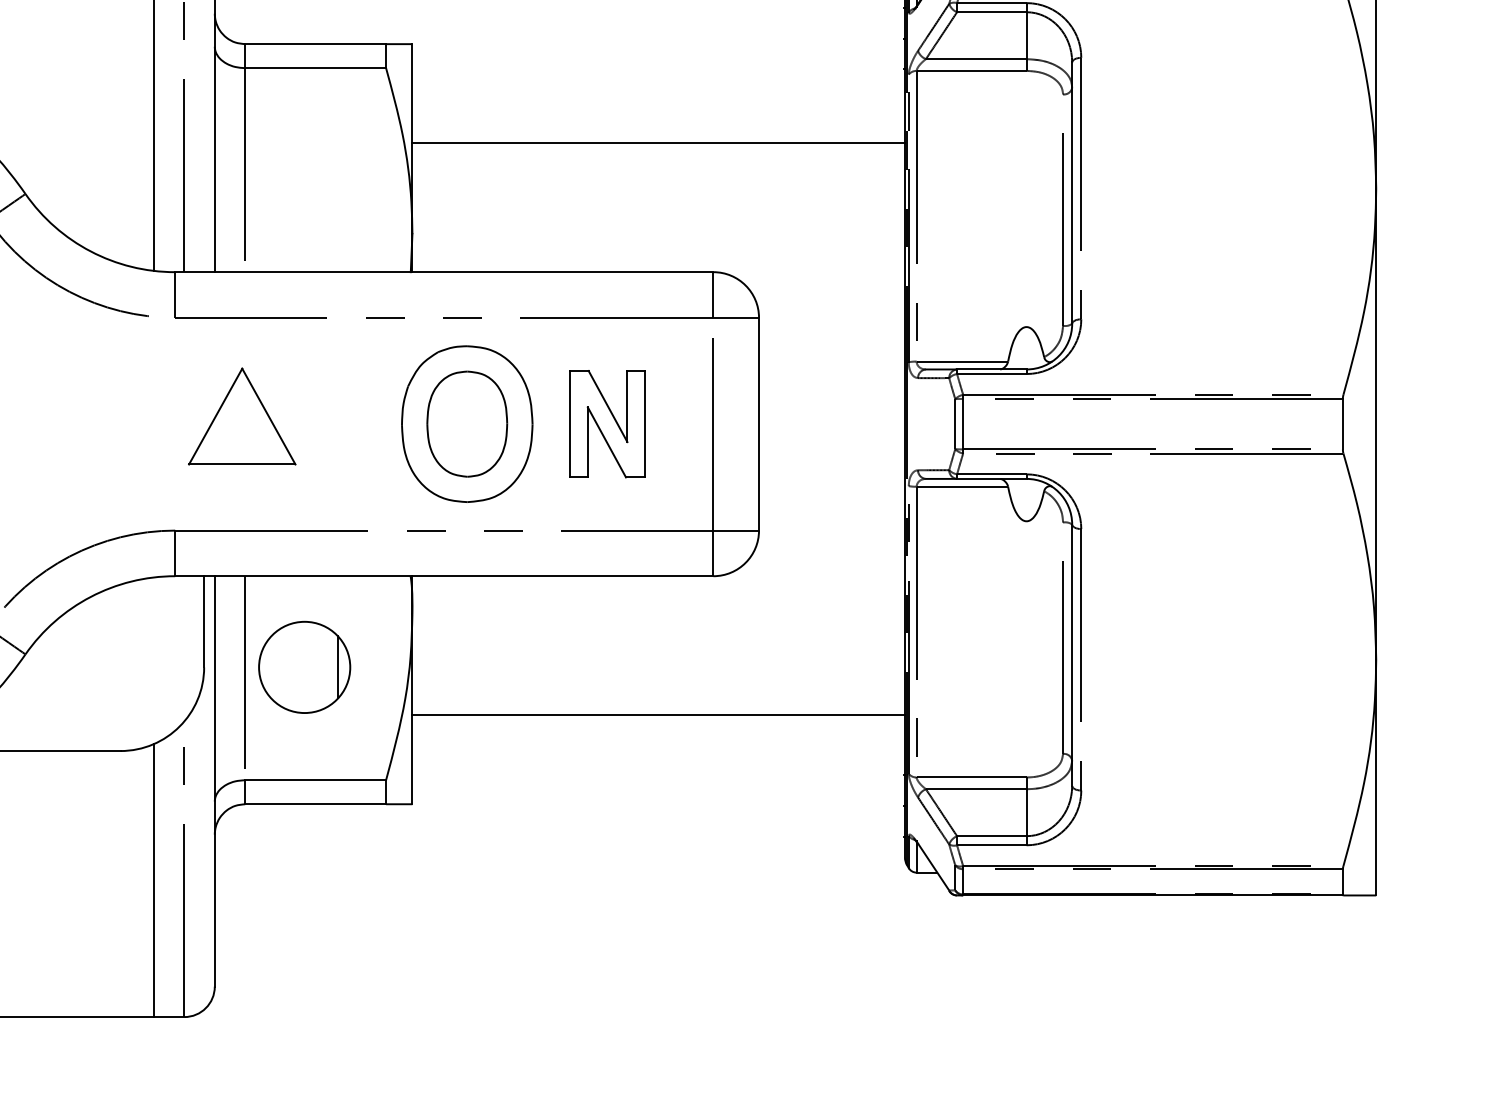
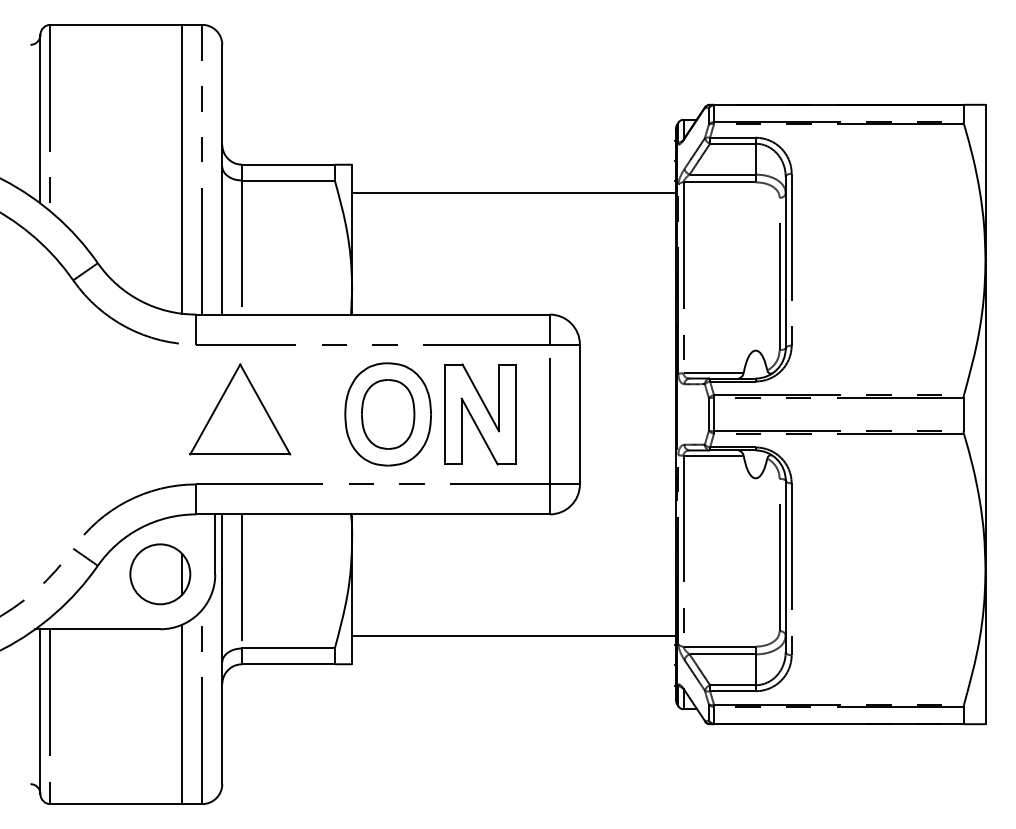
line: (657, 142) -> (513, 192), moved
part: (242, 416) -> (240, 409), size x1.43
part: (607, 424) -> (480, 414), size x1.43
part: (304, 667) -> (160, 574), moved
line: (657, 714) -> (513, 636), moved

